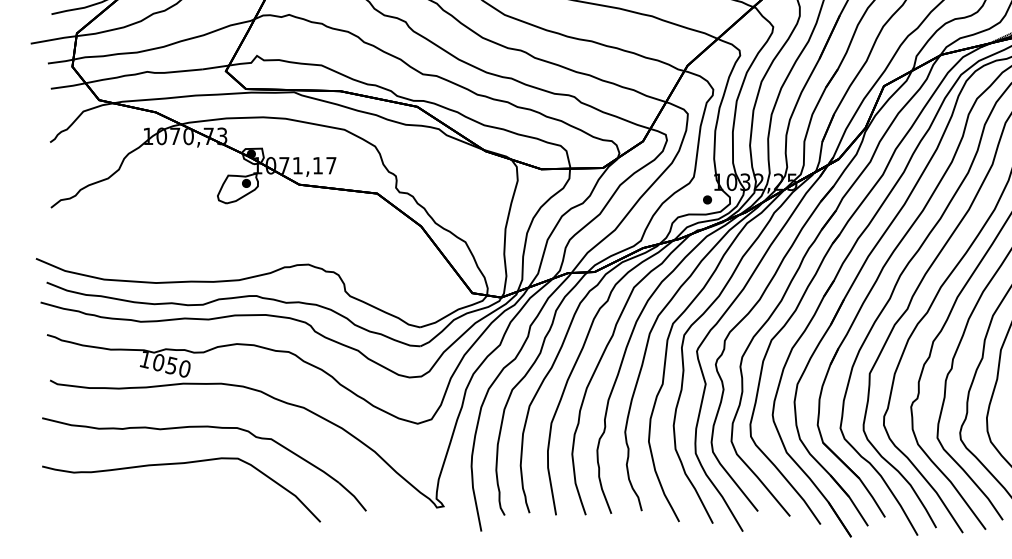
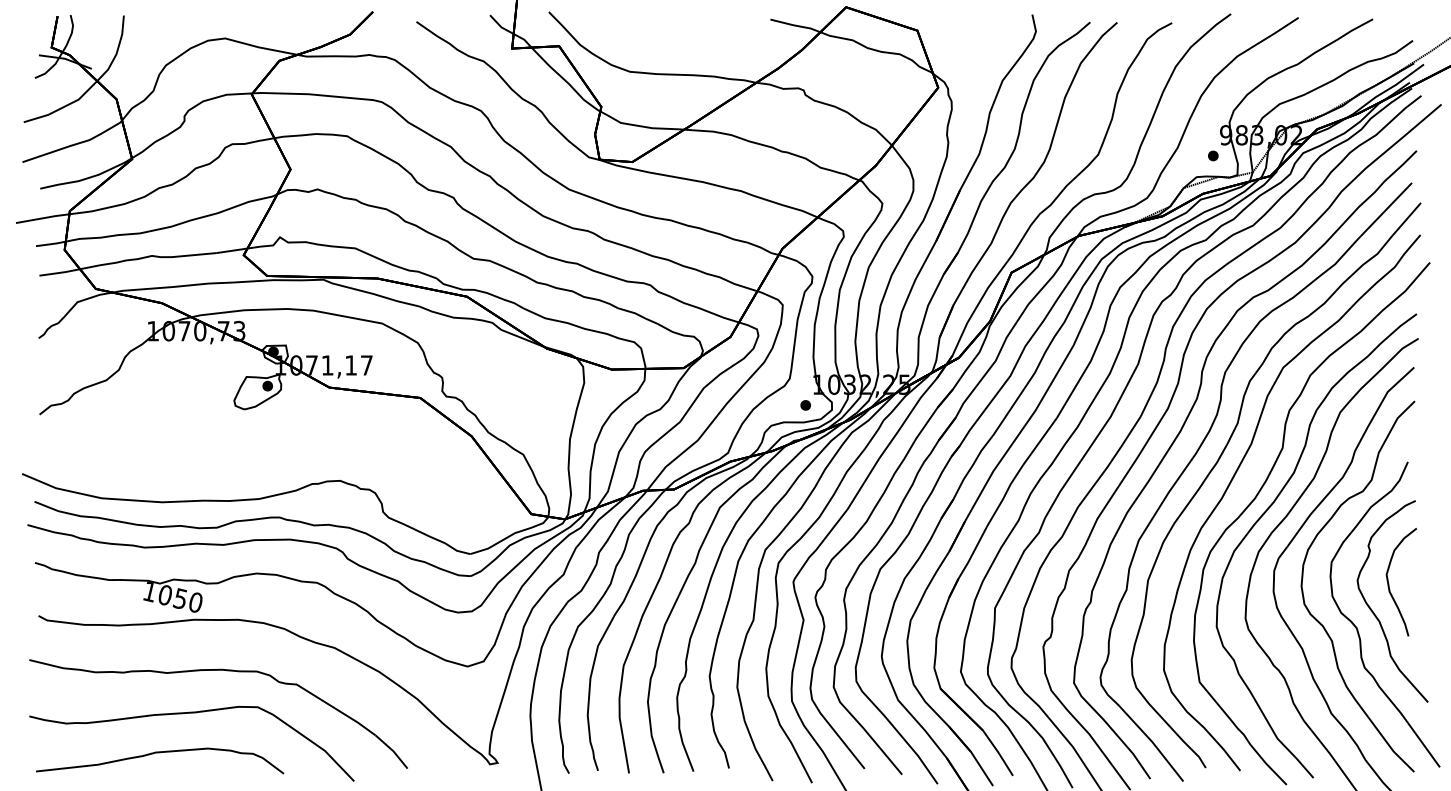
curve: (154, 498) -> (160, 753), added

